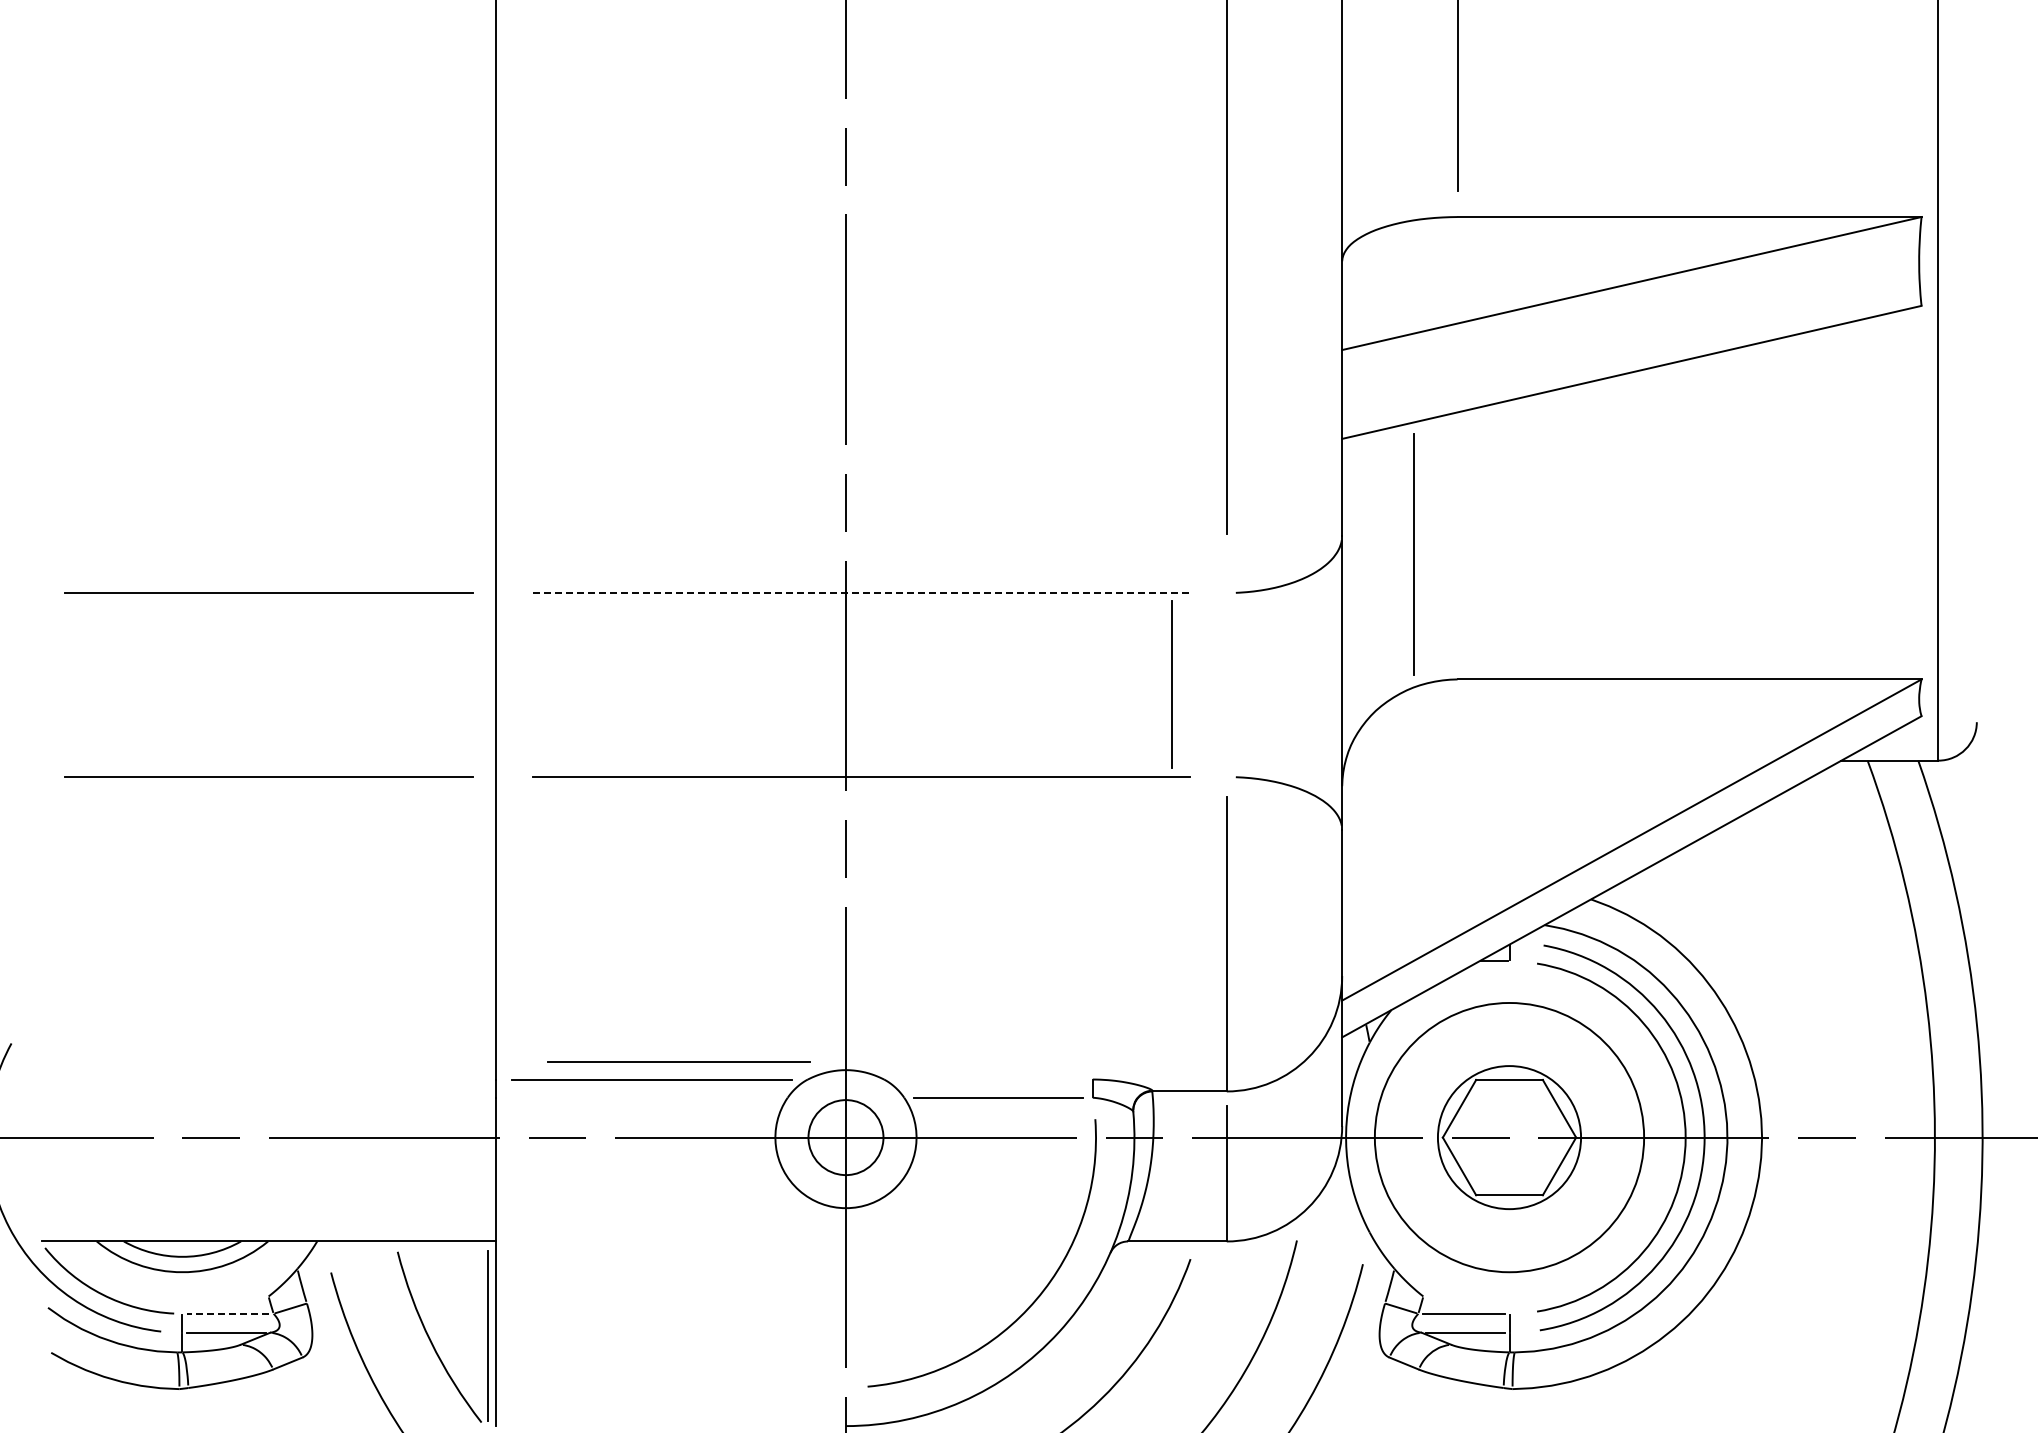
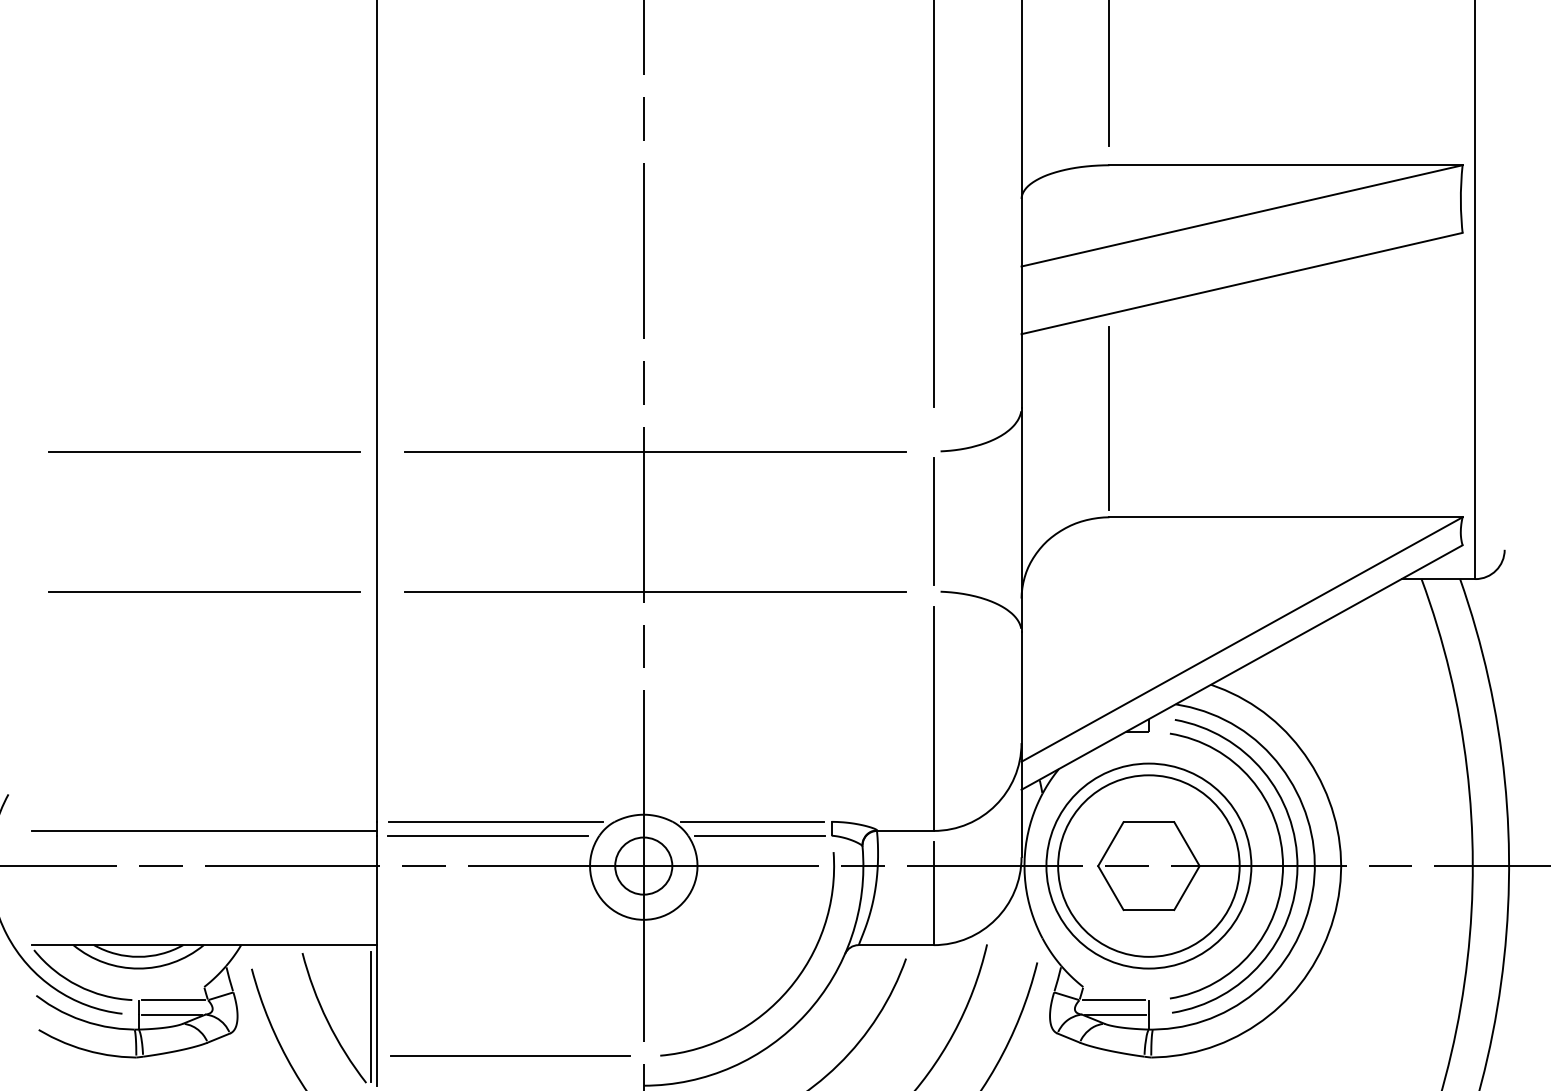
line: (1413, 554) -> (1109, 418), moved
line: (861, 593) -> (655, 451), dashed -> solid
line: (1171, 684) -> (933, 521), moved
line: (678, 1061) -> (488, 835), moved
line: (988, 1079) -> (752, 821), added
line: (268, 1091) -> (204, 830), added
circle: (1509, 1137) -> (1148, 866), size x1.67
line: (227, 1313) -> (172, 999), dashed -> solid
line: (670, 1387) -> (510, 1056), added

